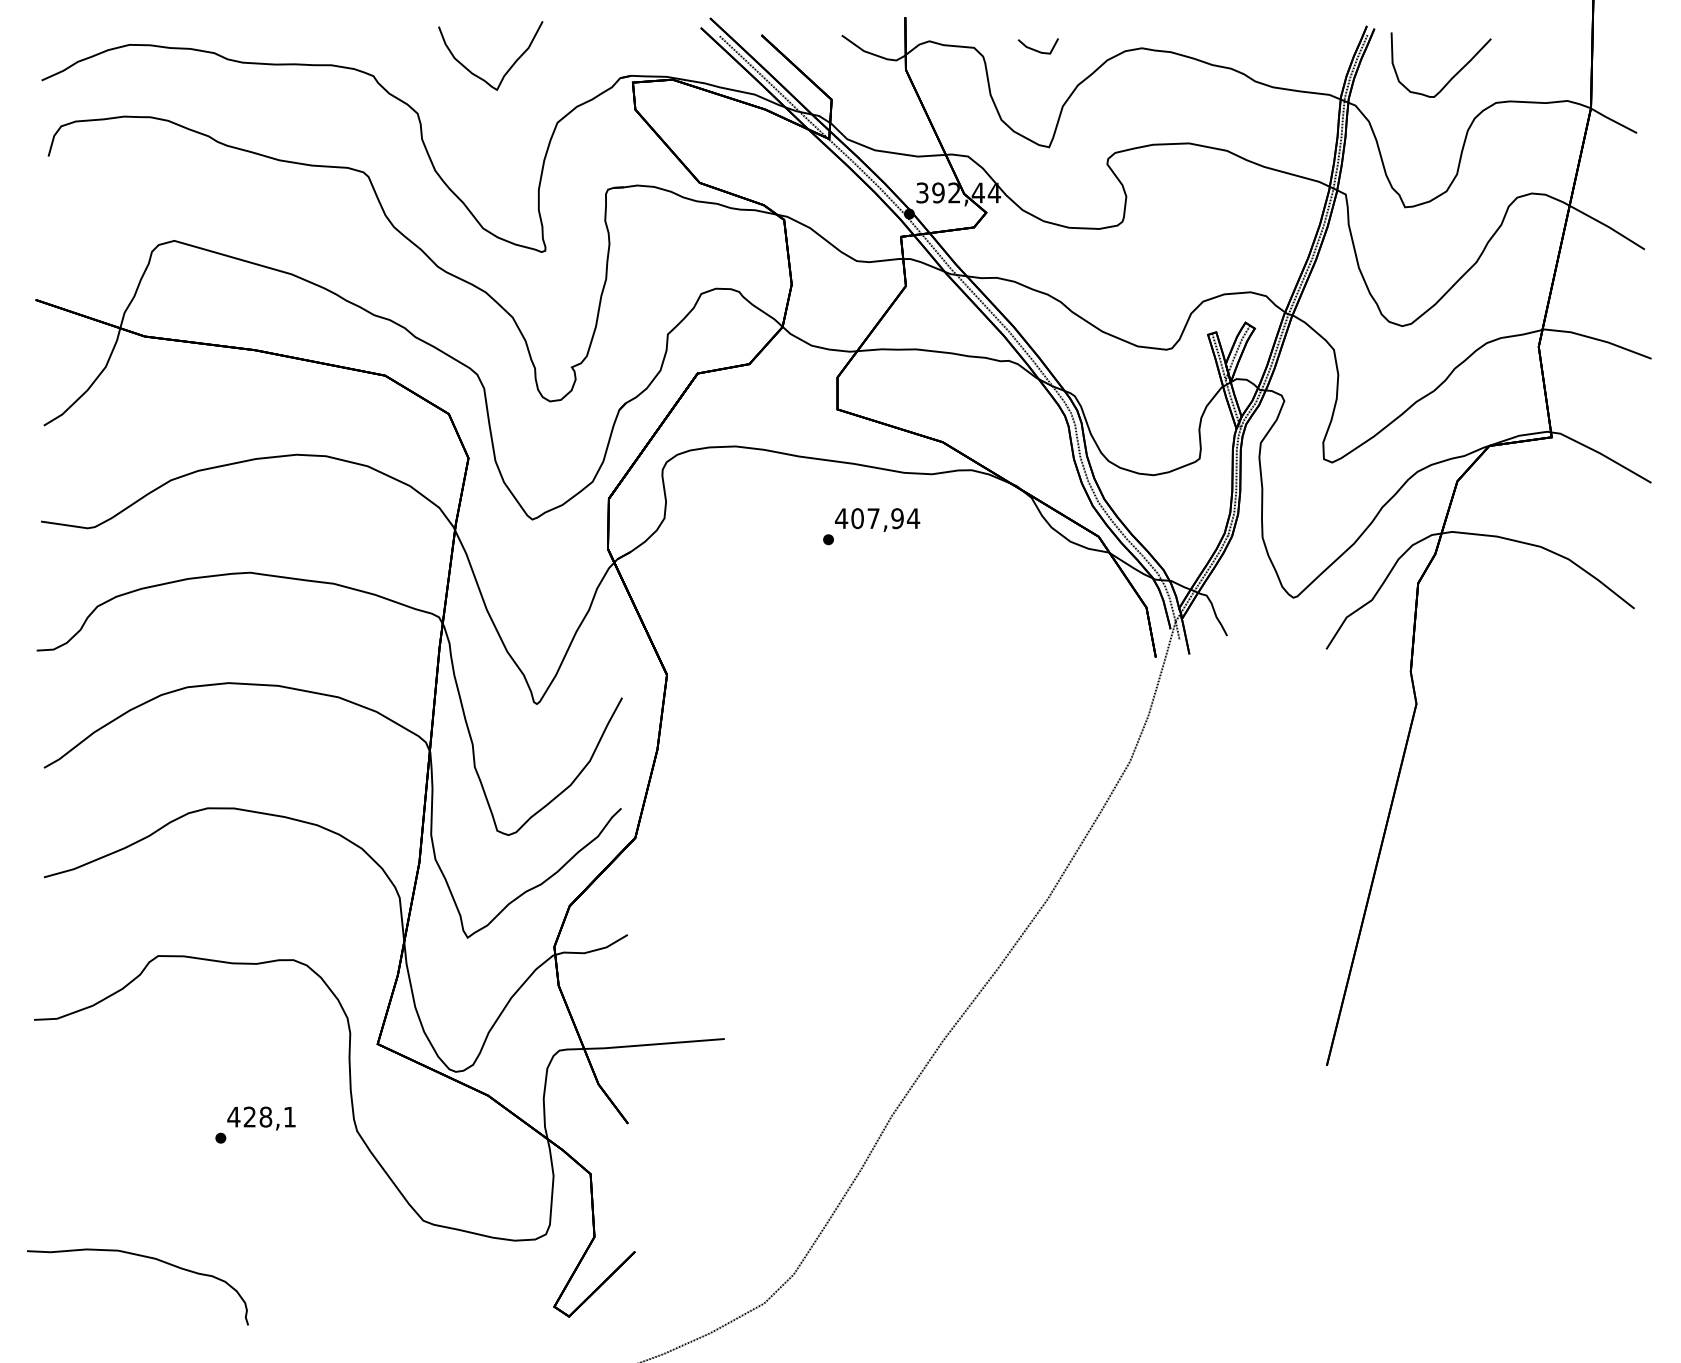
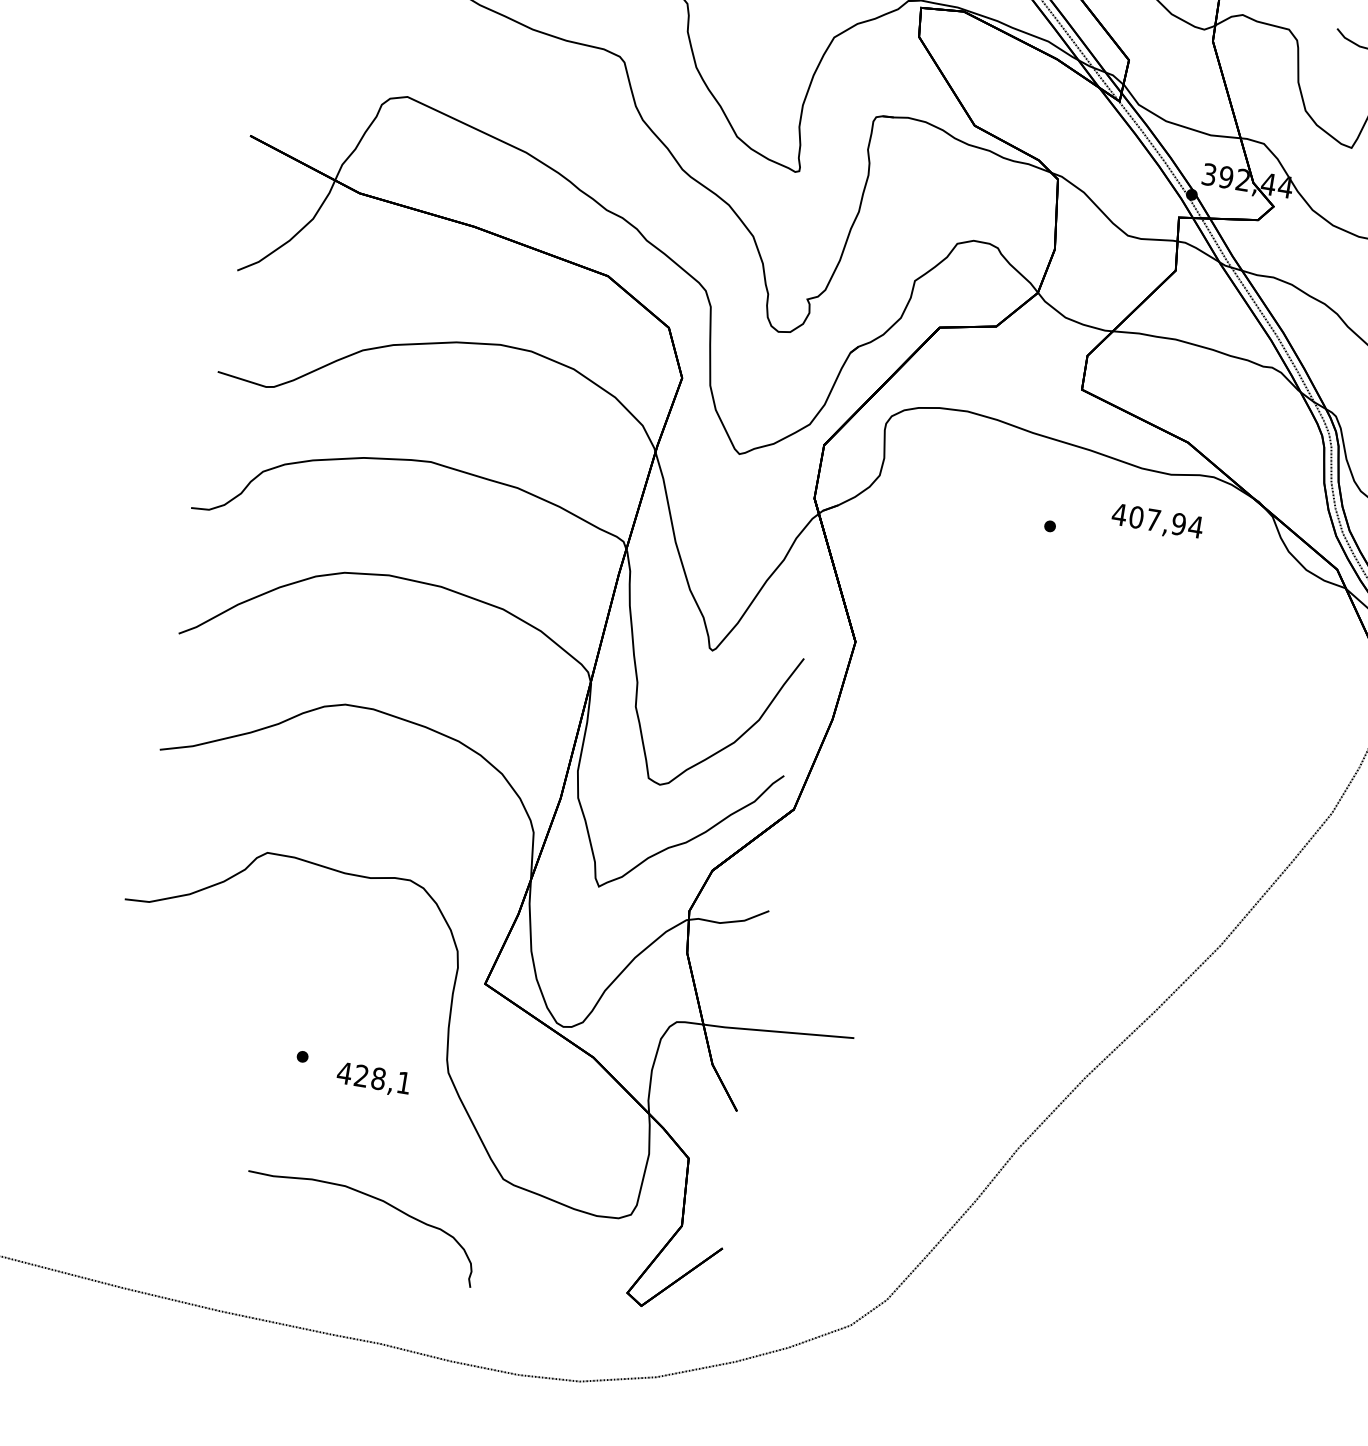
text: (877, 519) -> (1157, 521), moved
text: (261, 1118) -> (373, 1079), moved
curve: (143, 1257) -> (370, 1197), moved

